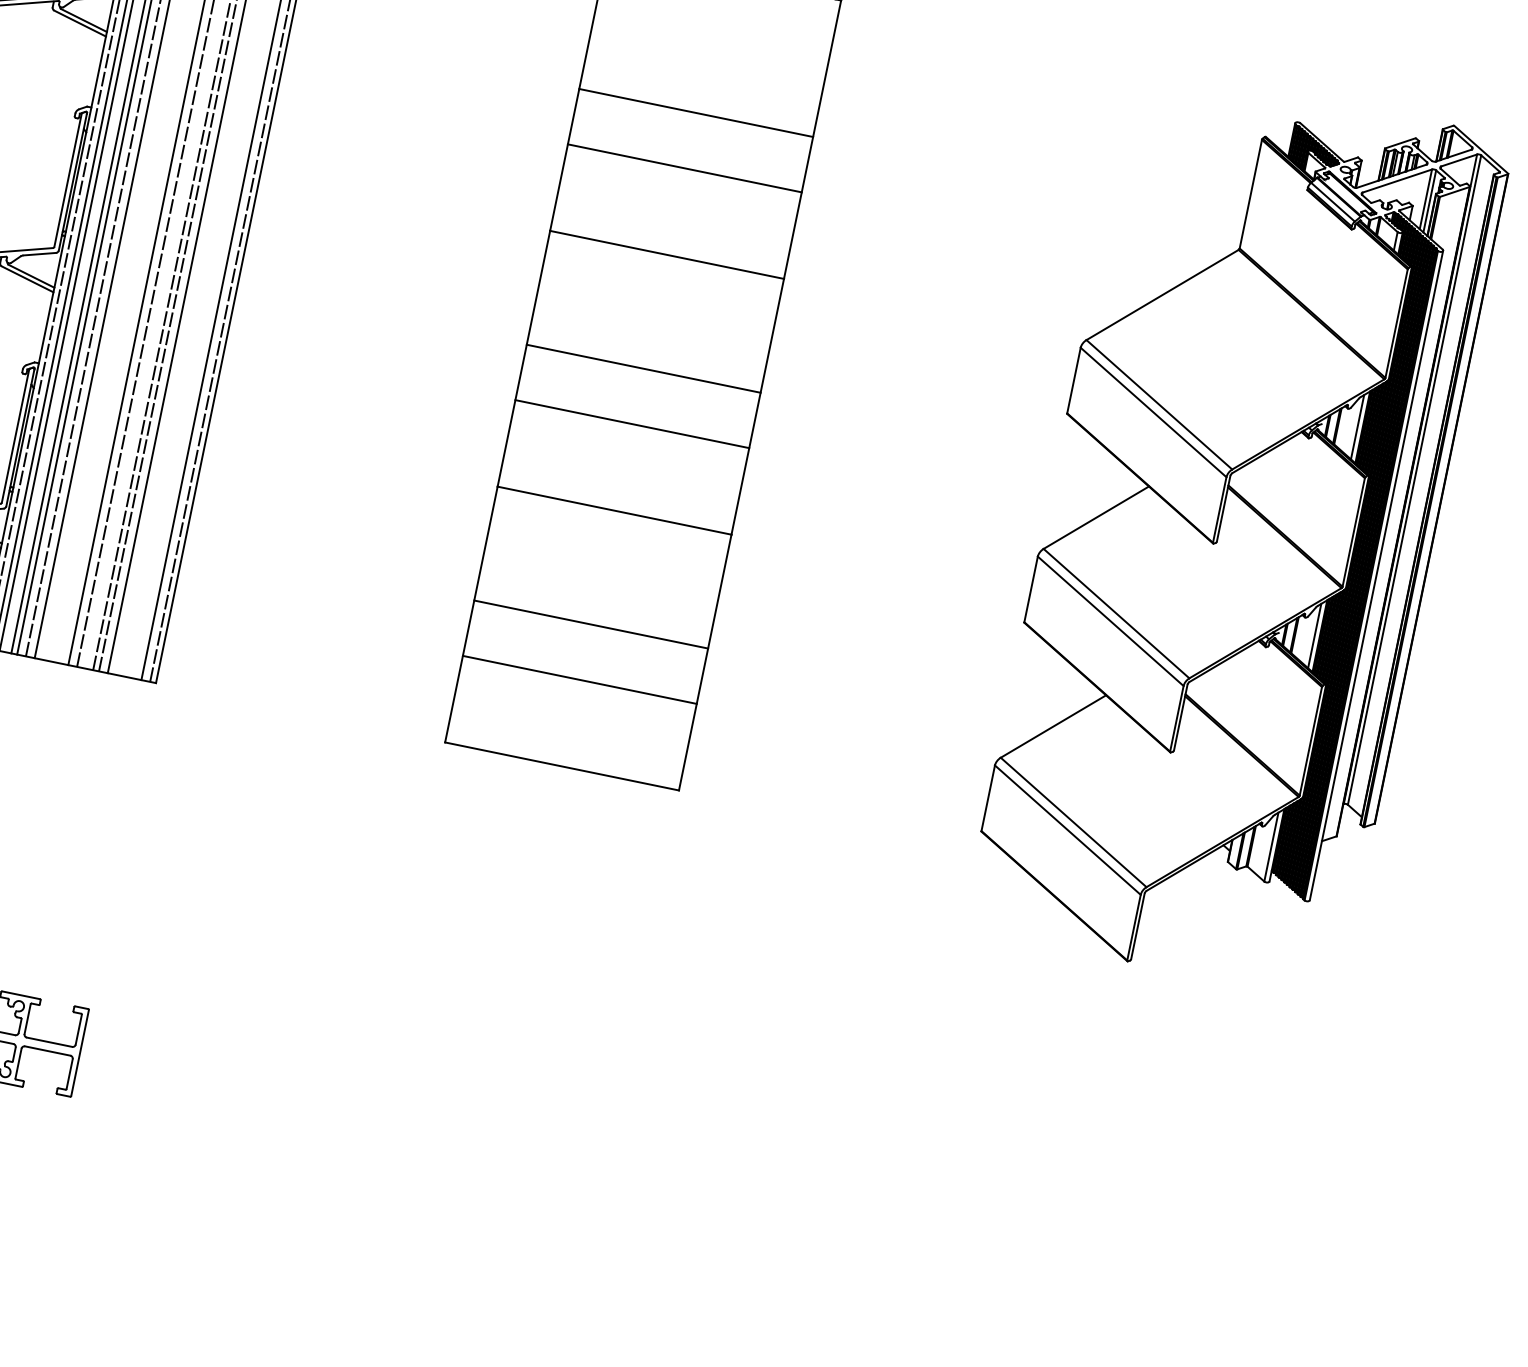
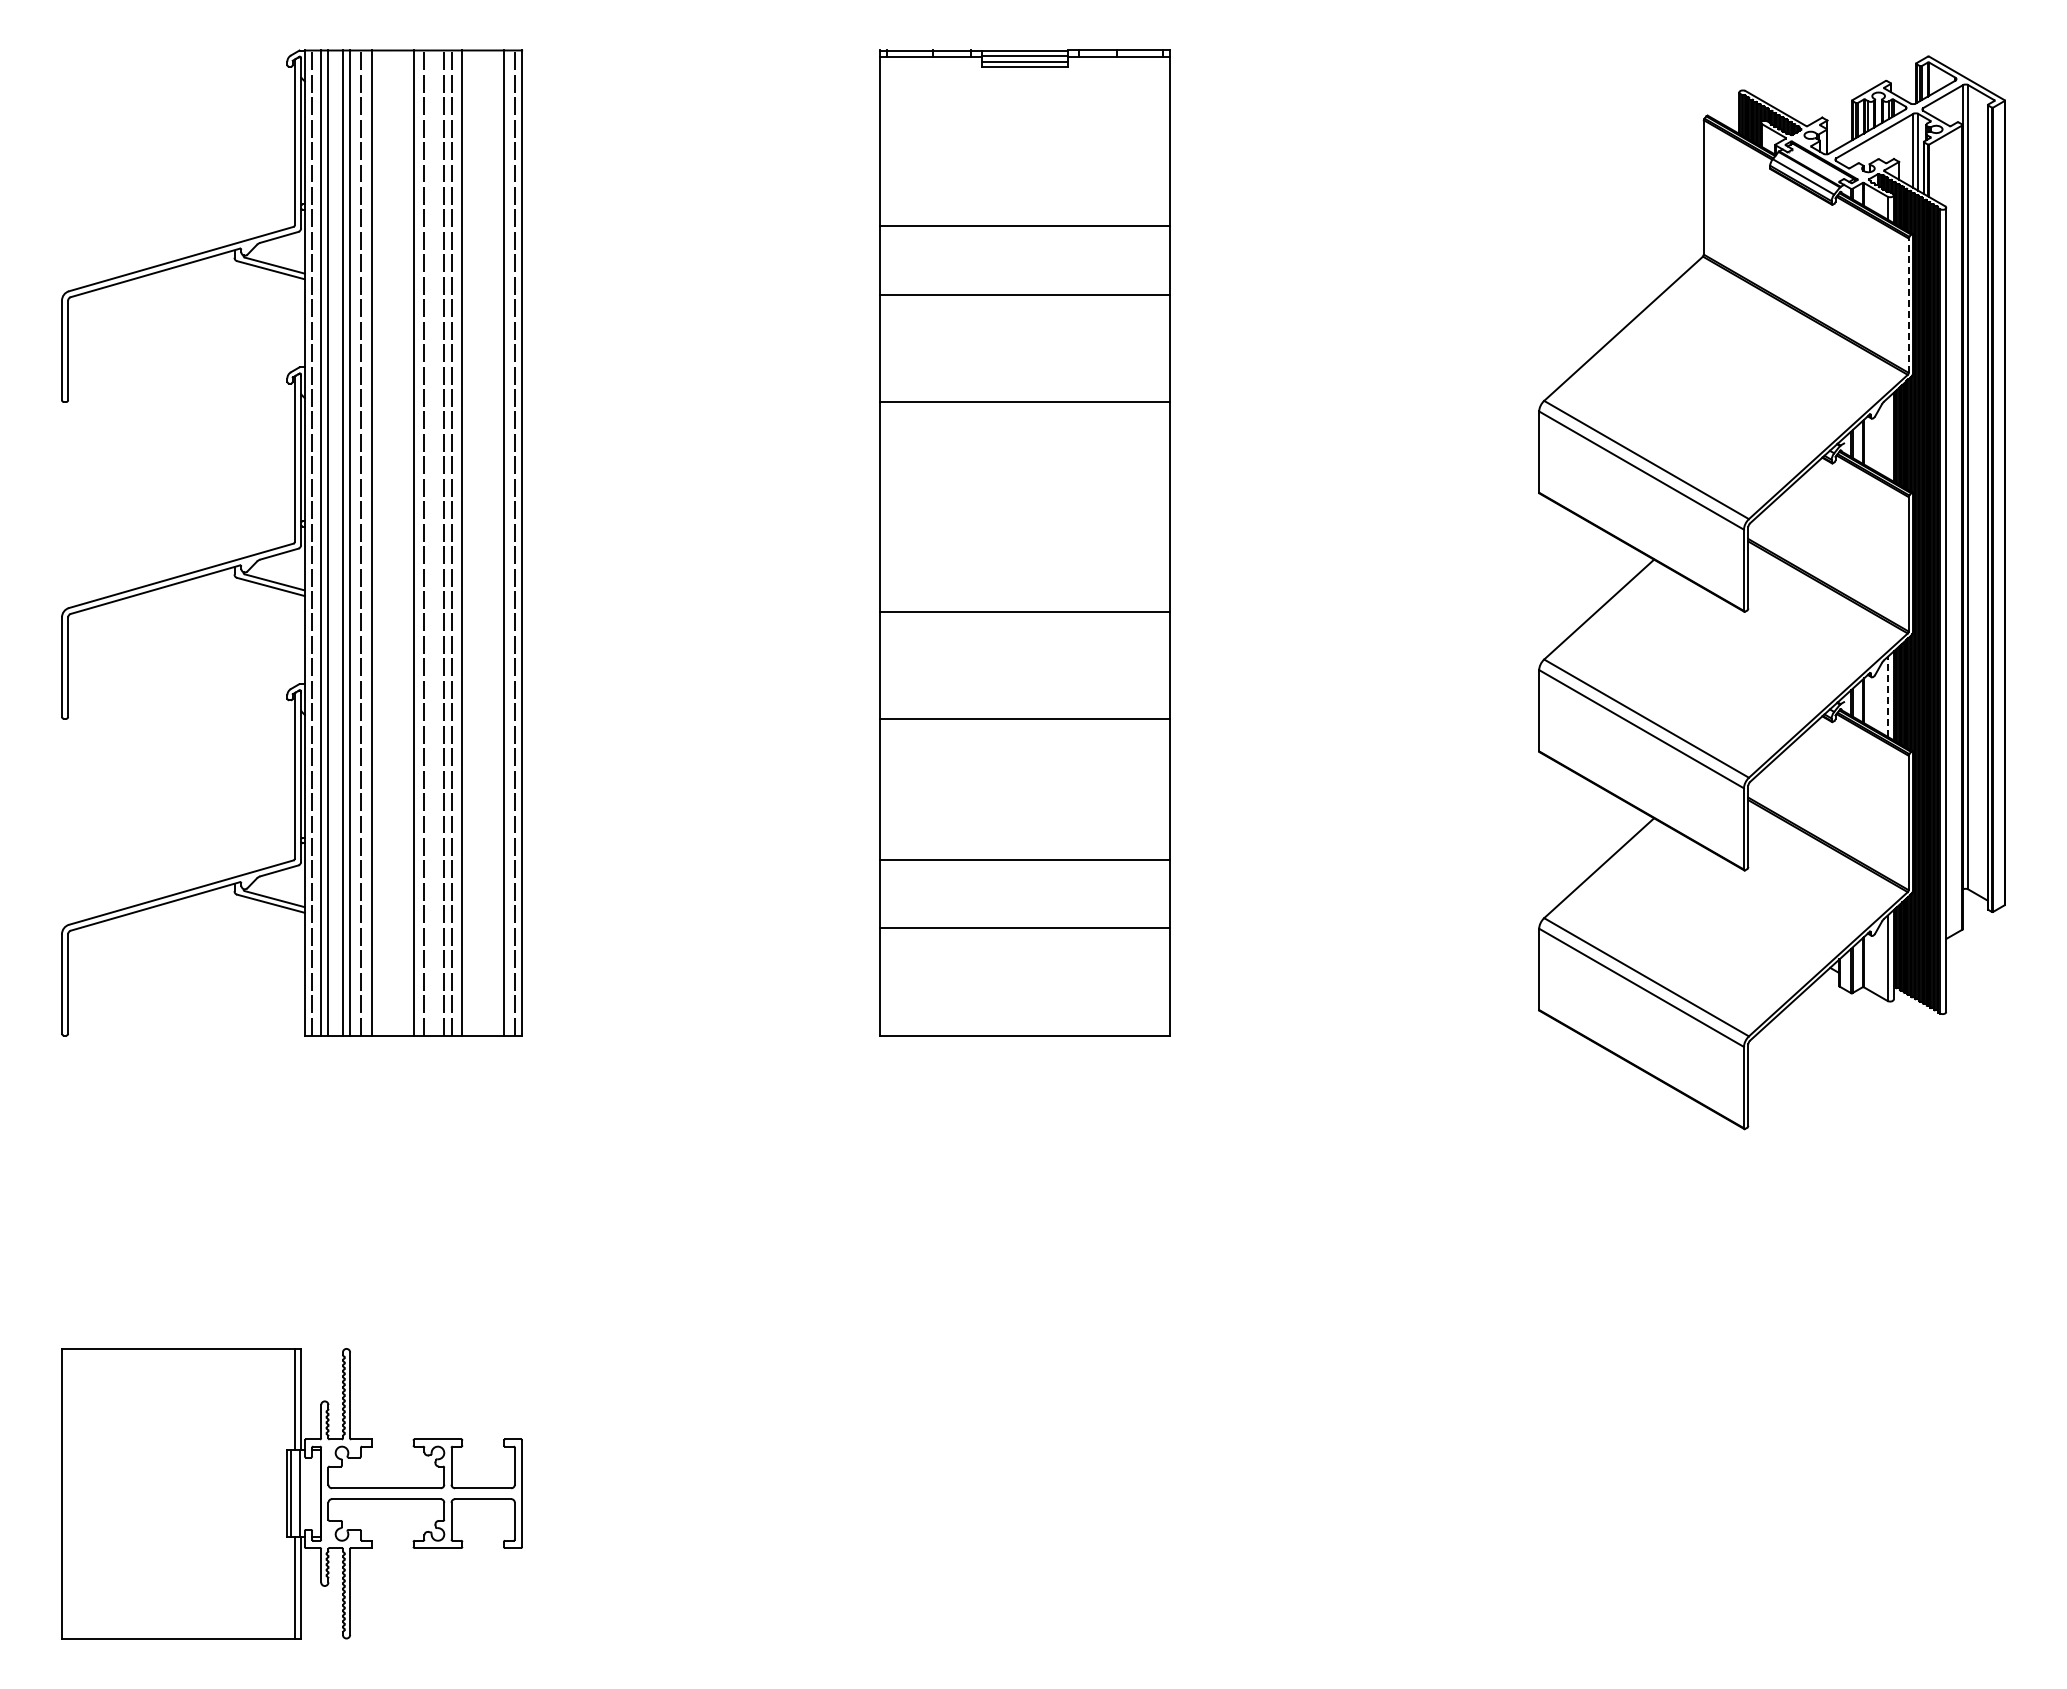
line: (1396, 323) -> (1908, 305), solid -> dashed
line: (643, 369) -> (1024, 543), removed
line: (1357, 427) -> (1887, 438), removed
line: (1314, 635) -> (1887, 696), solid -> dashed

